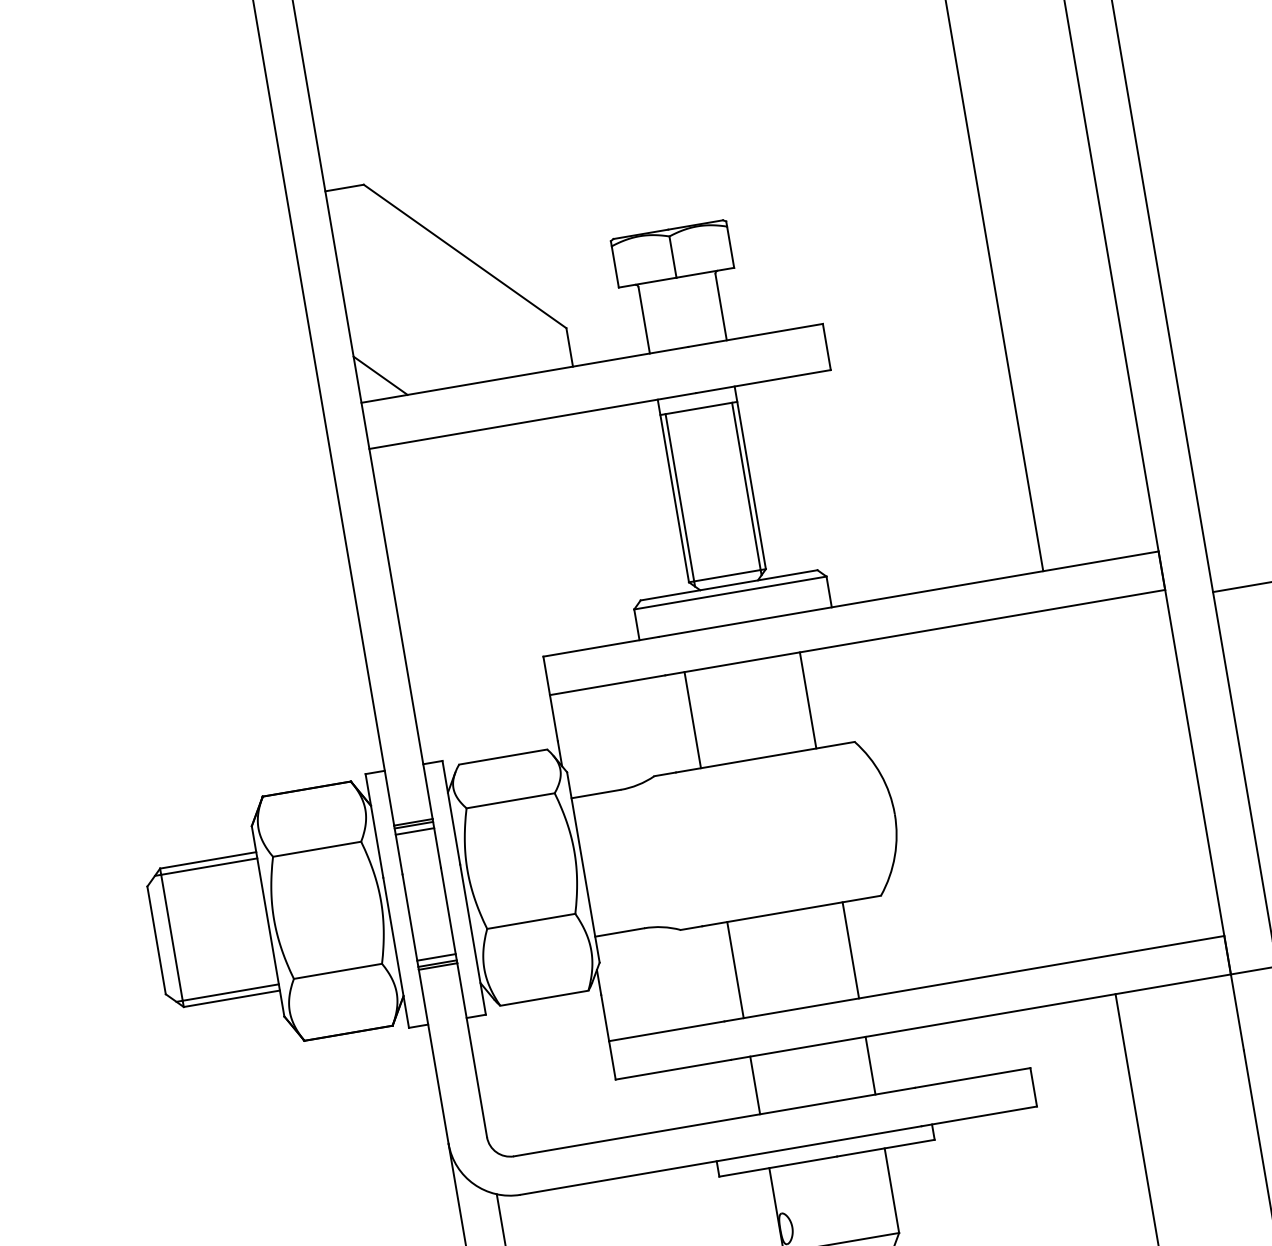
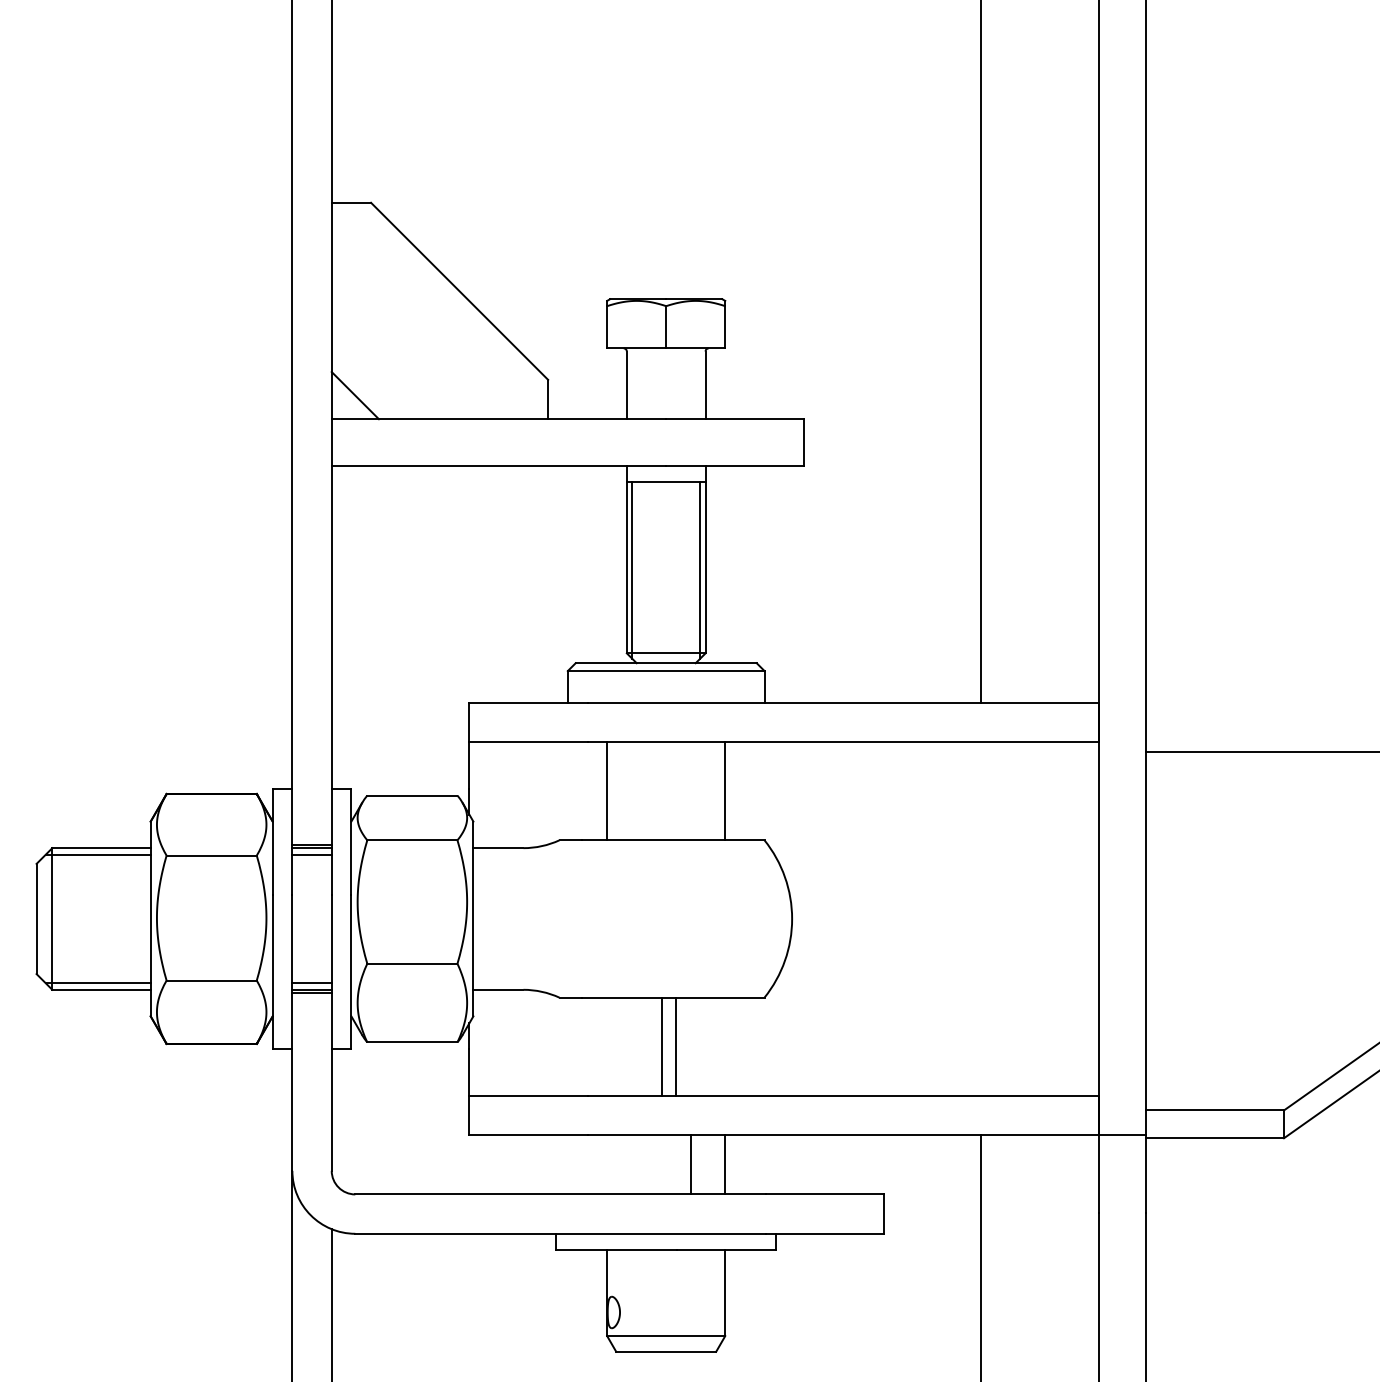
line: (851, 949) -> (676, 1046), moved
line: (735, 969) -> (662, 1046), moved
line: (755, 1084) -> (691, 1164), moved

